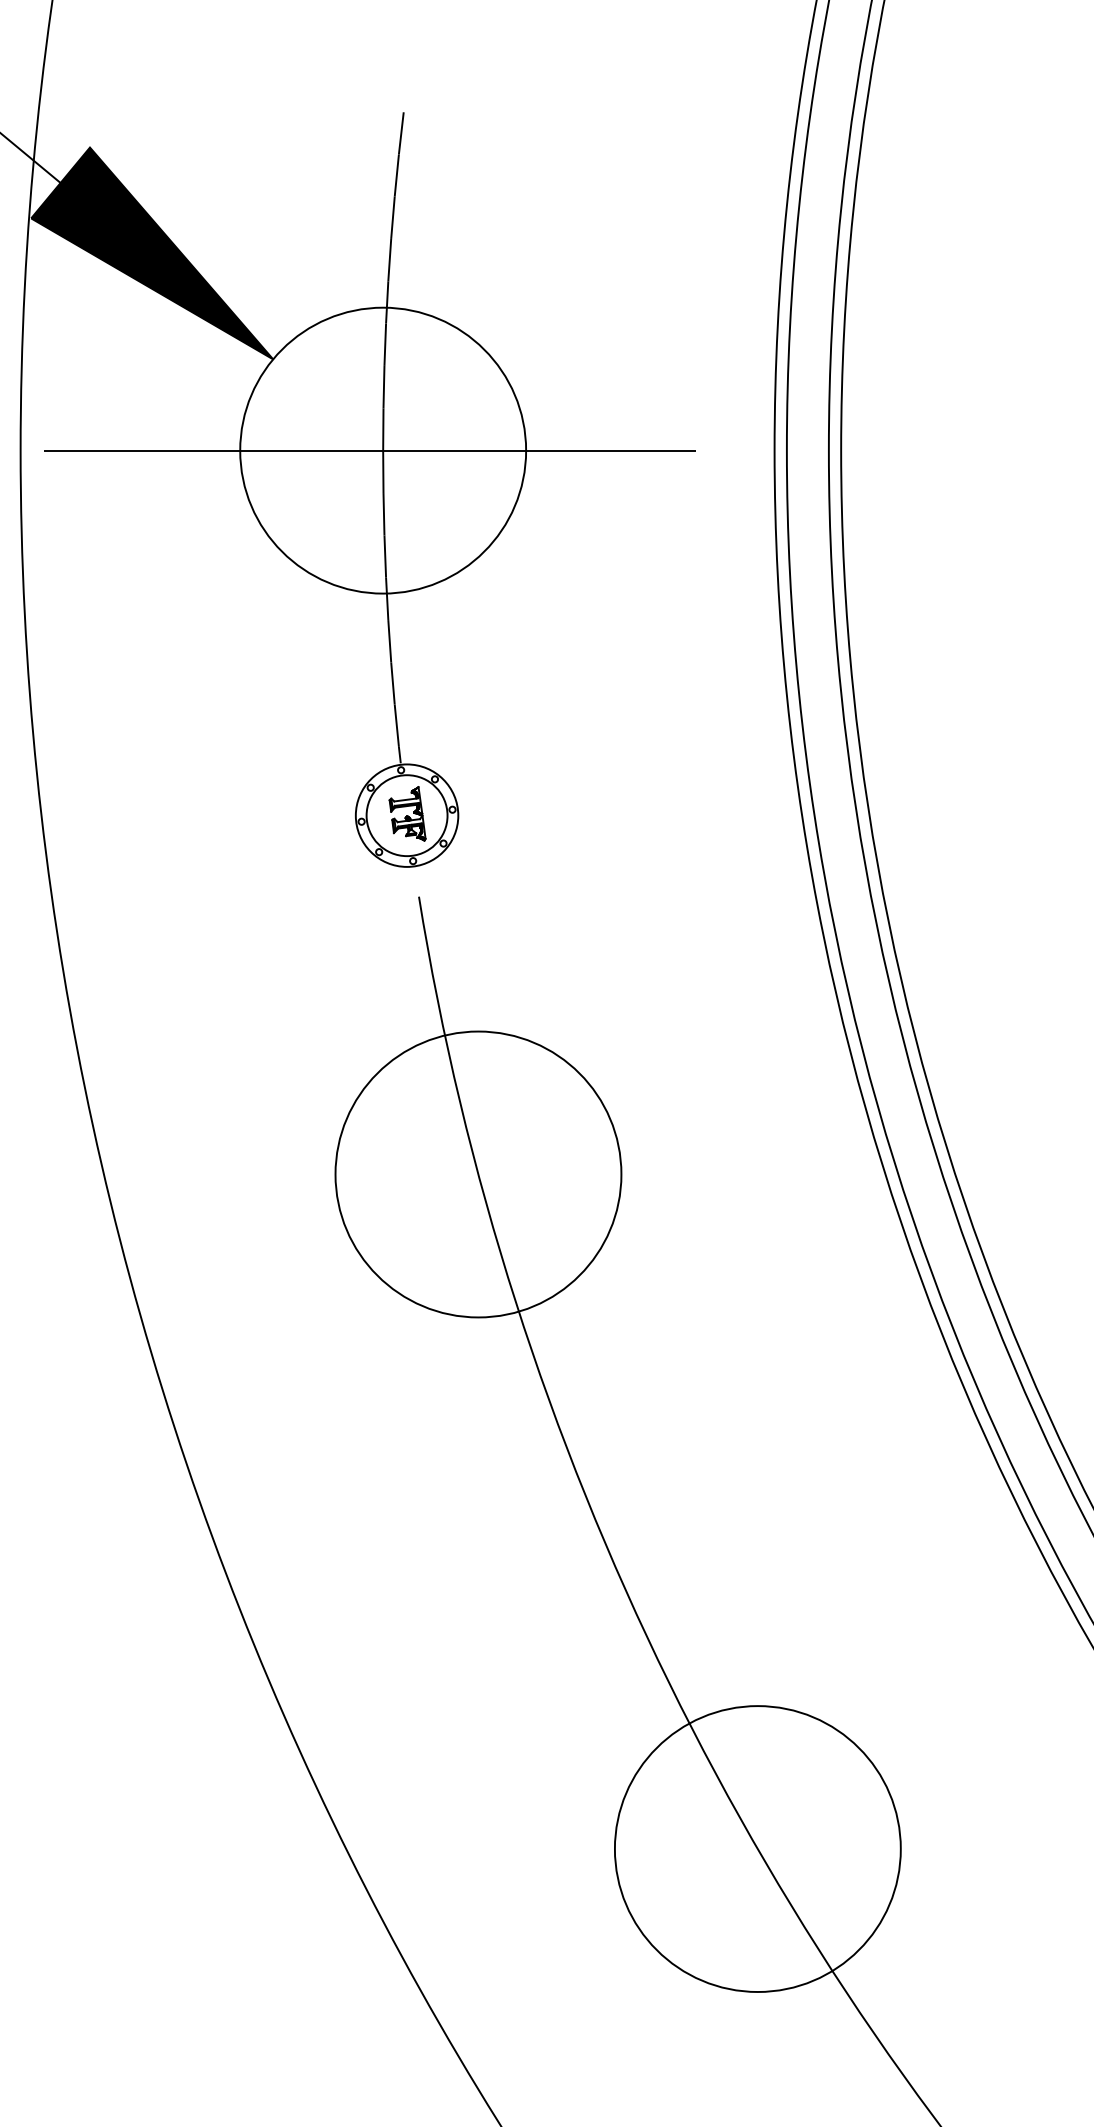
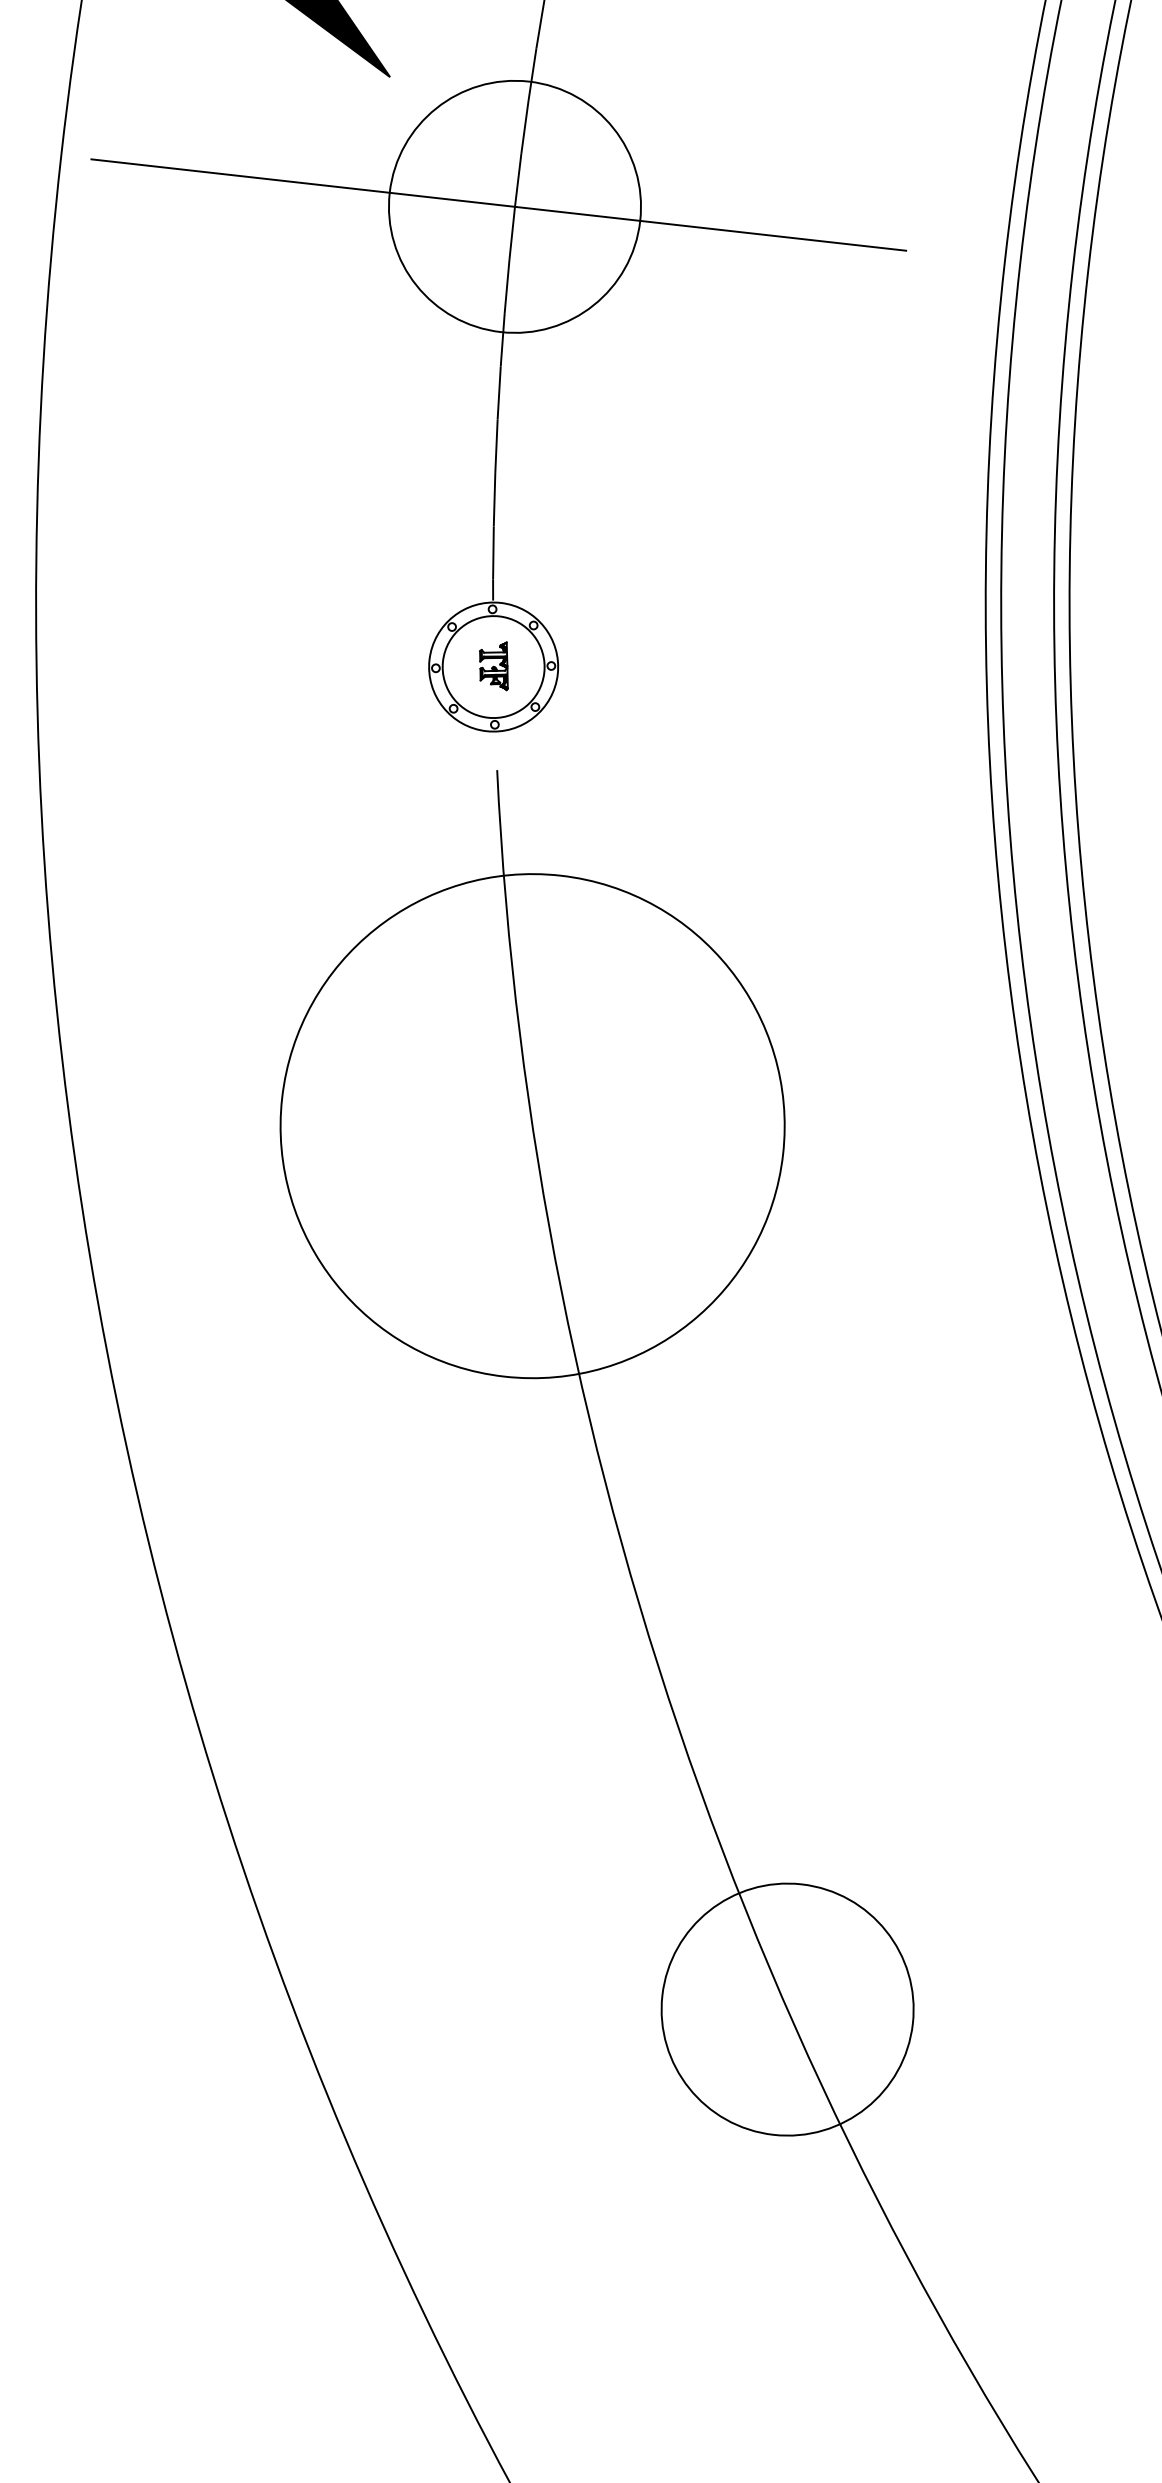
circle: (383, 450) -> (515, 206), size x0.7
part: (407, 813) -> (494, 664), size x0.7
circle: (478, 1174) -> (532, 1126), size x1.4
circle: (757, 1848) -> (787, 2008), size x0.7

